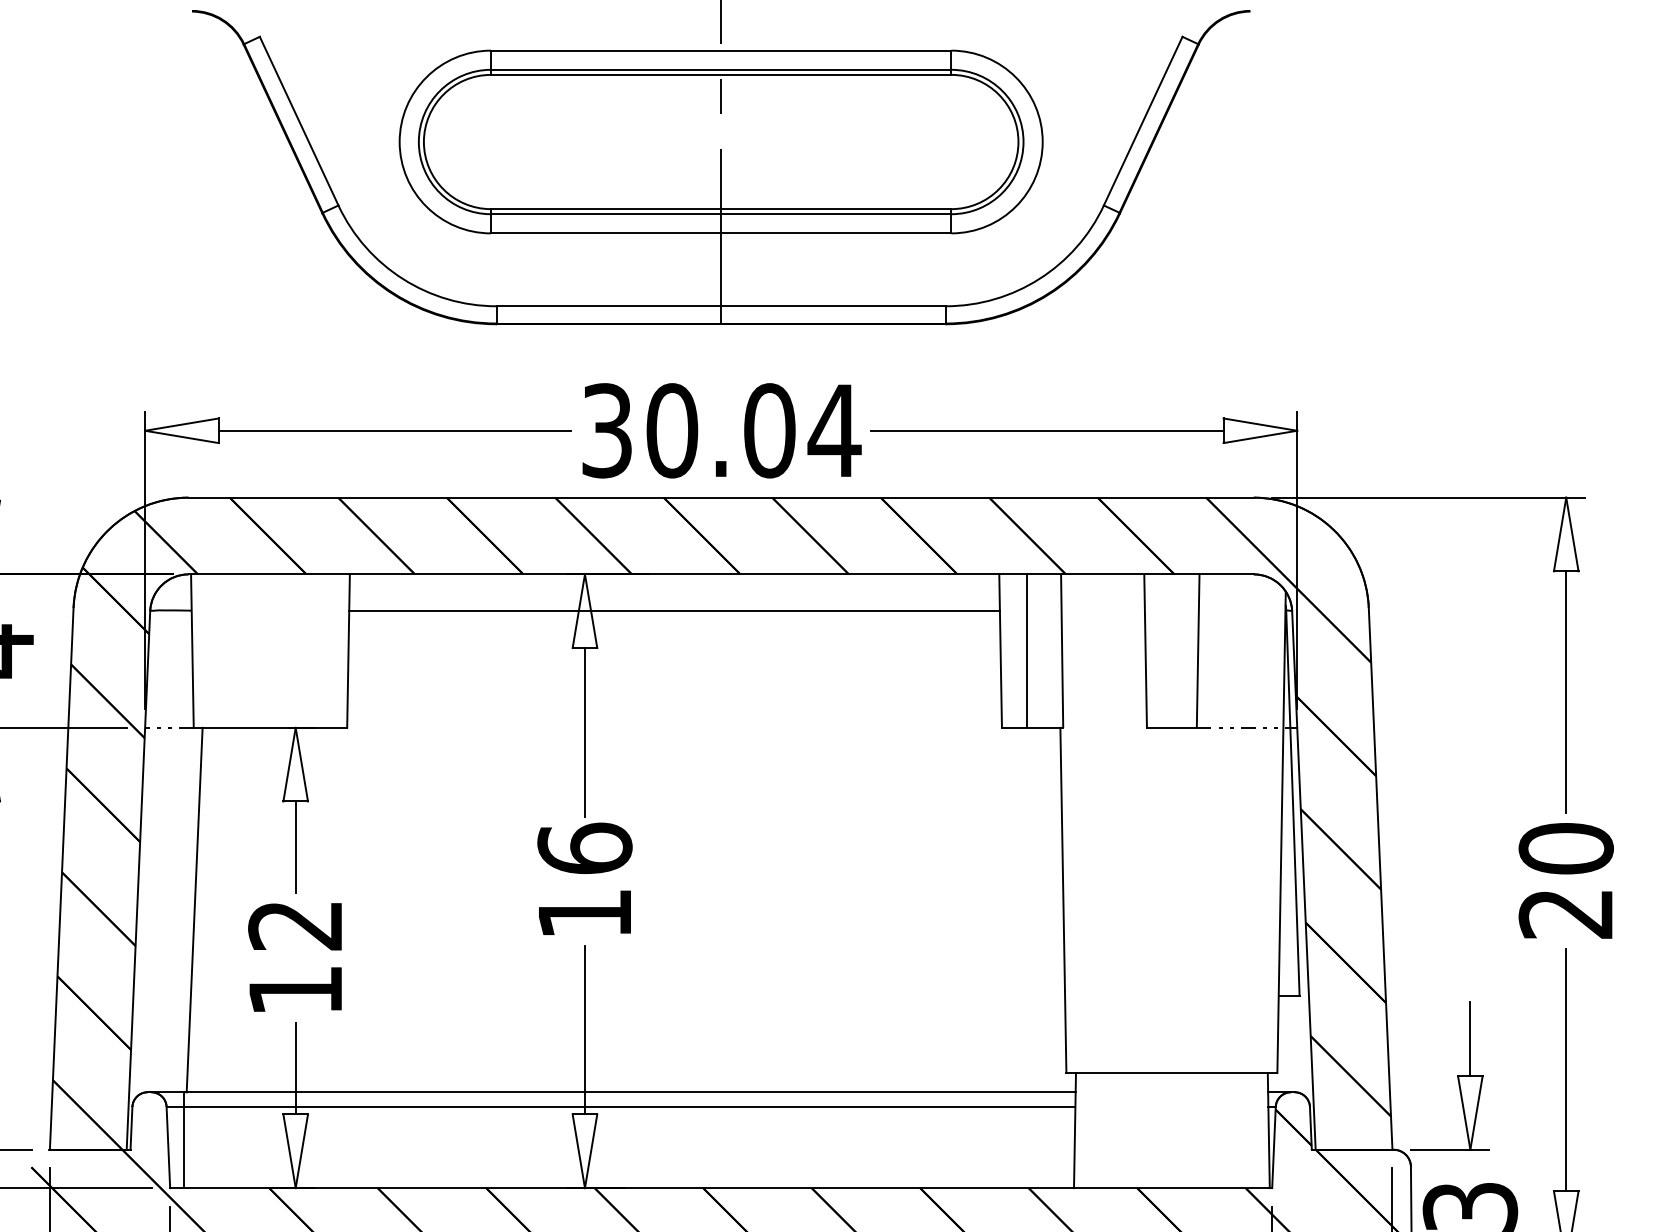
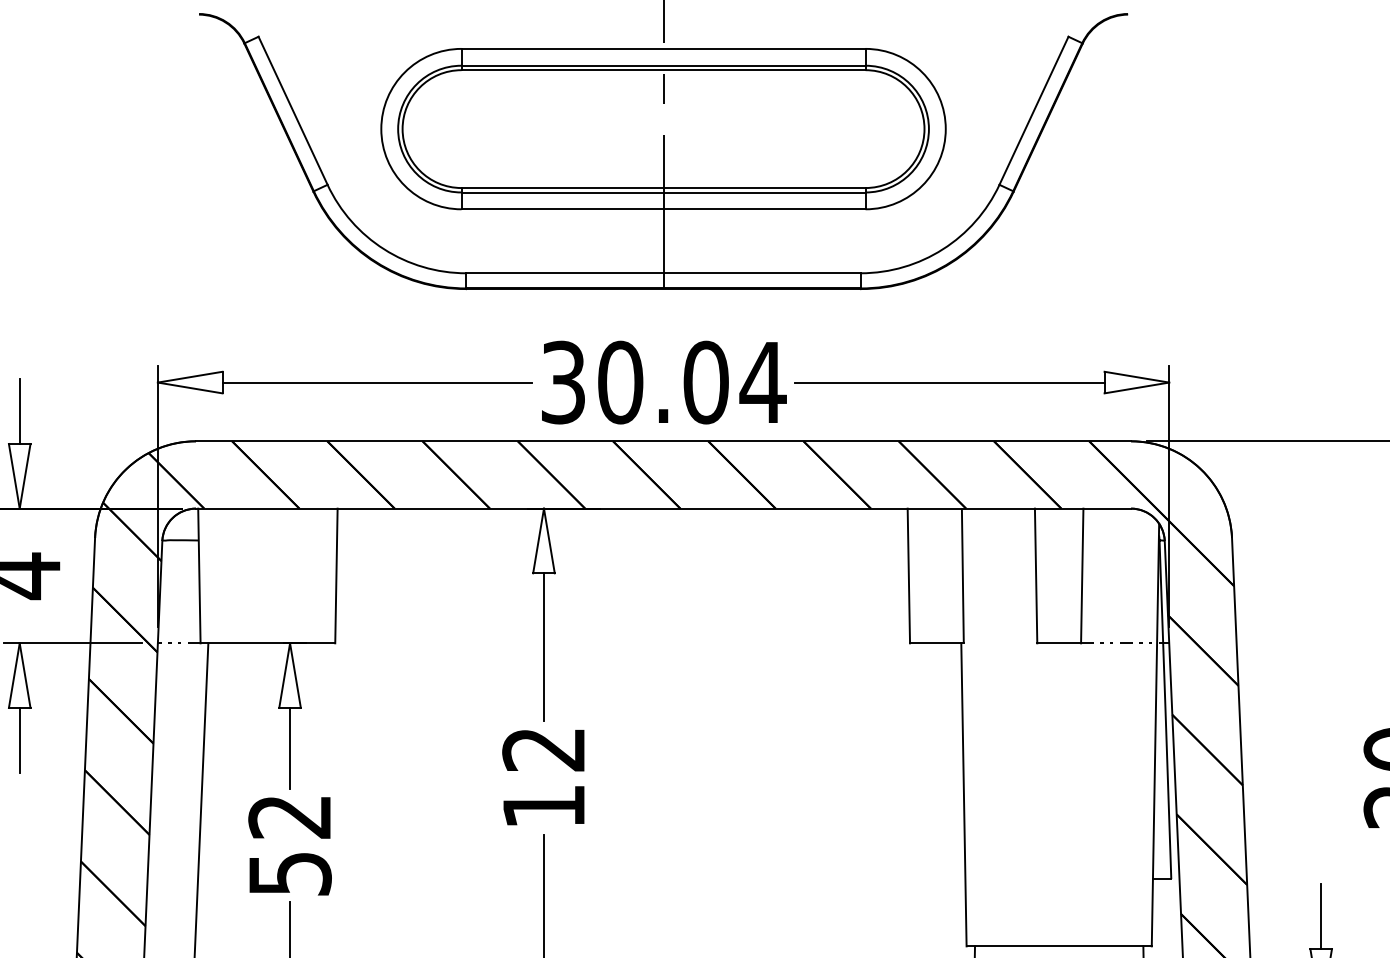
line: (674, 611) -> (622, 541), removed
line: (1026, 650) -> (931, 575), removed
text: (584, 848) -> (543, 749), 16 -> 12
text: (296, 990) -> (290, 873), 12 -> 52

